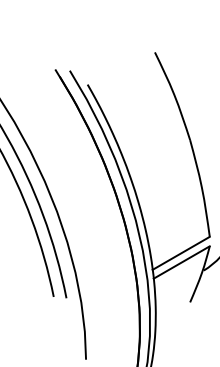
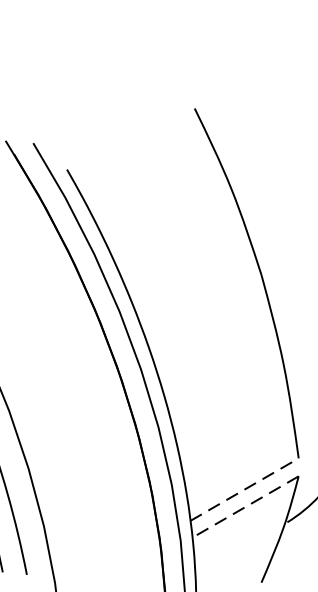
line: (181, 253) -> (245, 489), solid -> dashed
line: (181, 262) -> (245, 507), solid -> dashed

